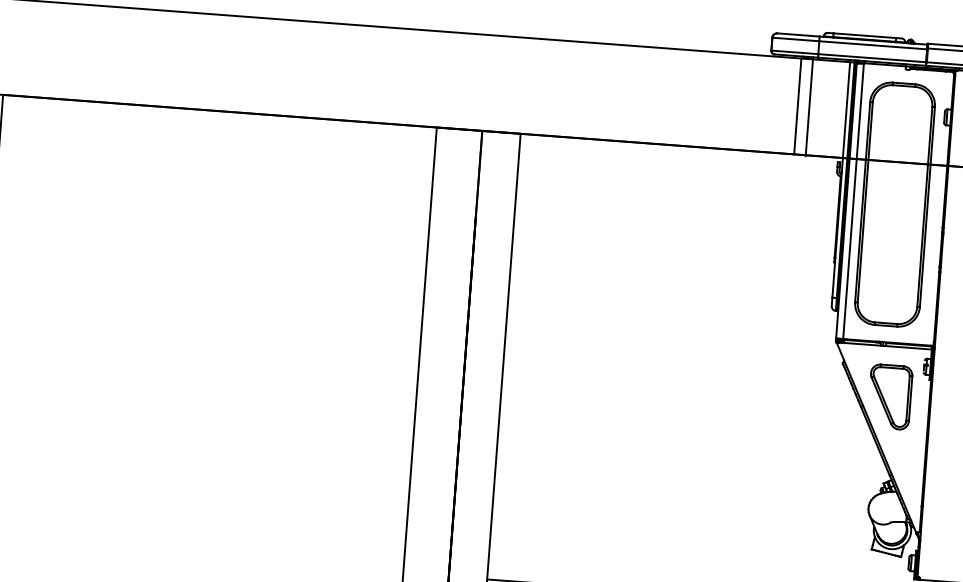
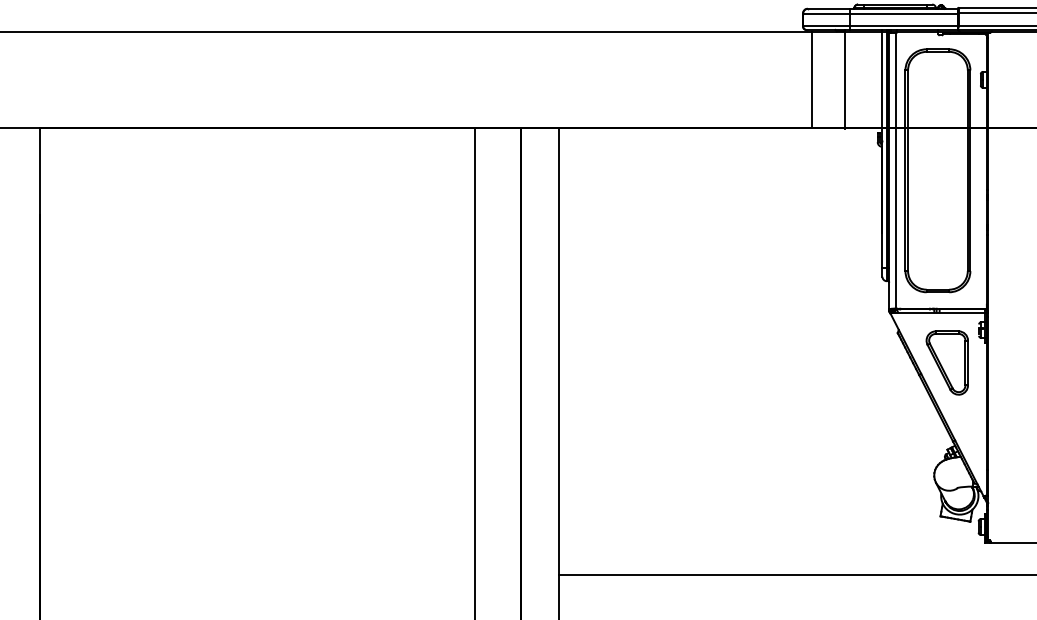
line: (797, 106) -> (811, 80), moved

